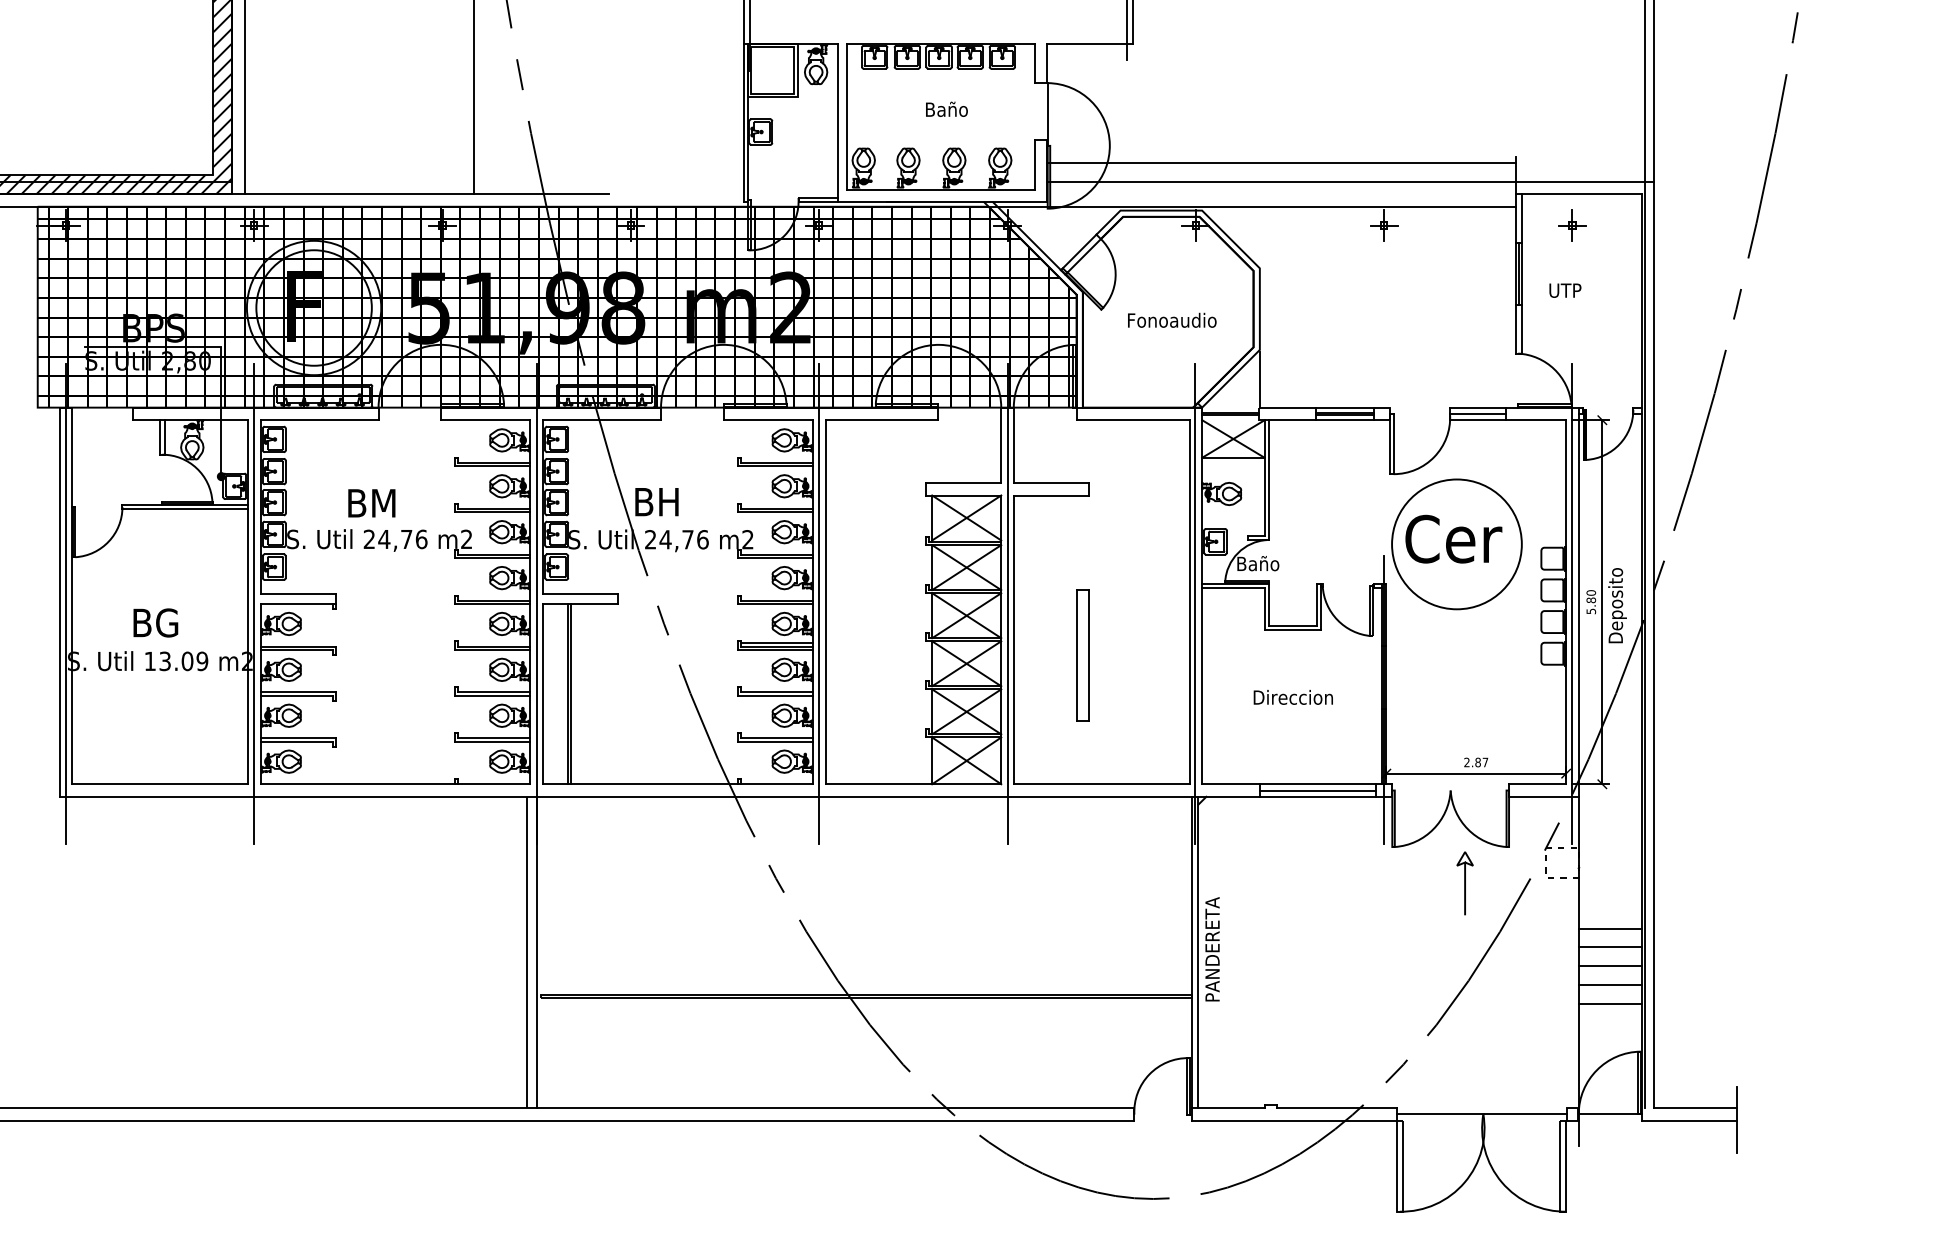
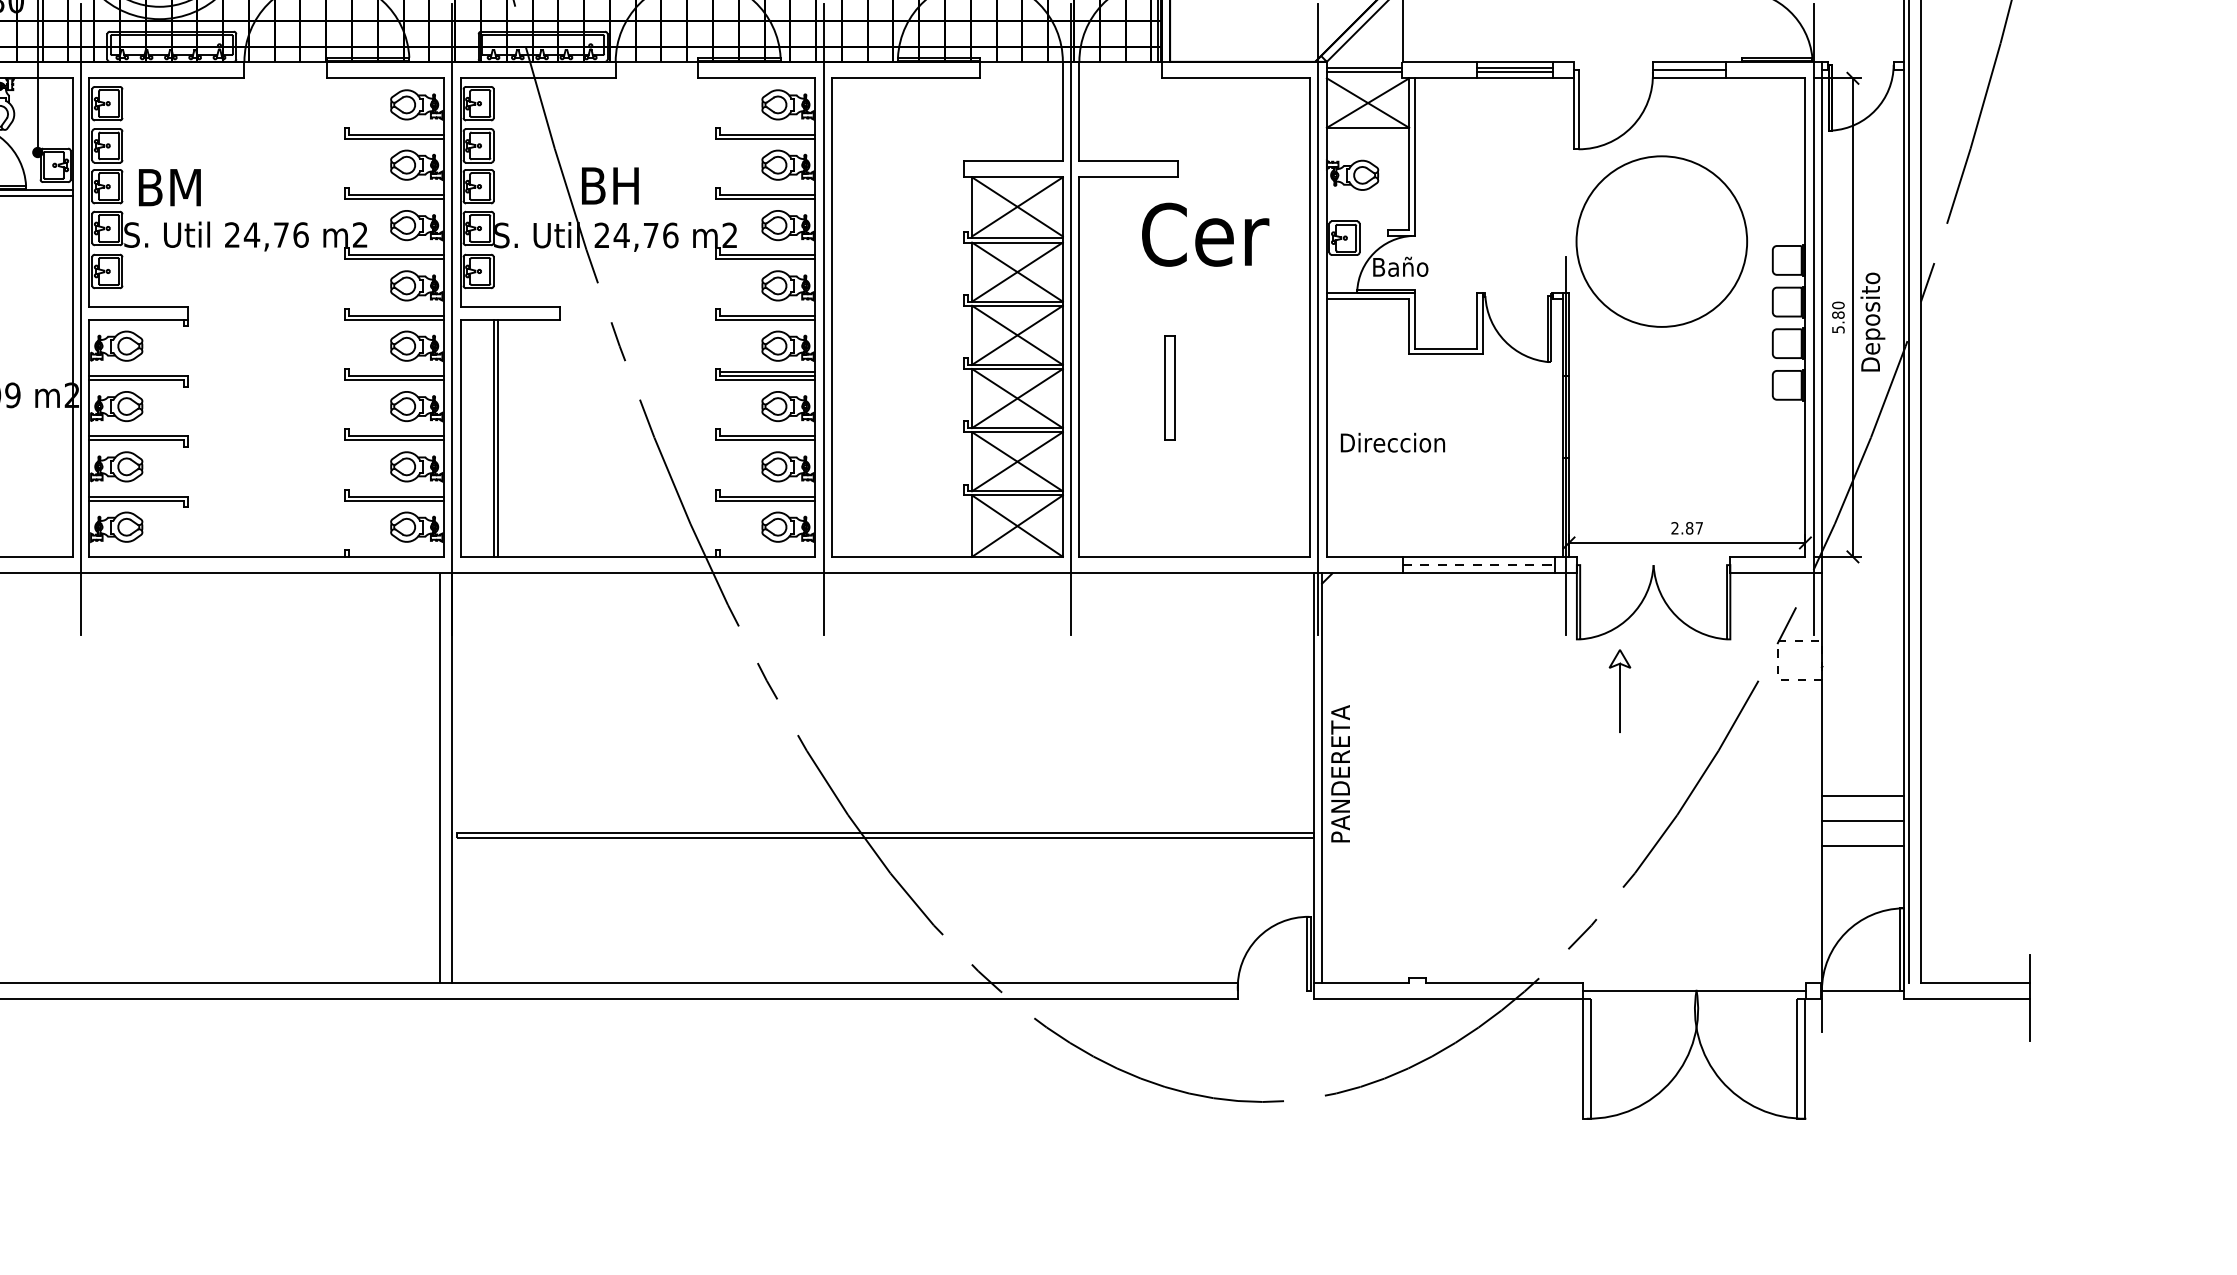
text: (371, 503) -> (169, 187), moved
text: (1453, 538) -> (1205, 233), moved
part: (1082, 655) -> (1169, 387), size x0.6
text: (1292, 697) -> (1391, 442), moved
line: (1318, 790) -> (1479, 565), solid -> dashed
curve: (1464, 883) -> (1619, 691), moved
line: (1609, 928) -> (1862, 746), removed
line: (1609, 947) -> (1862, 771), removed

